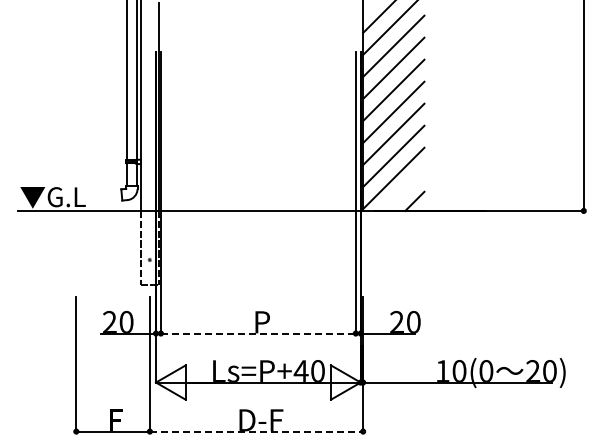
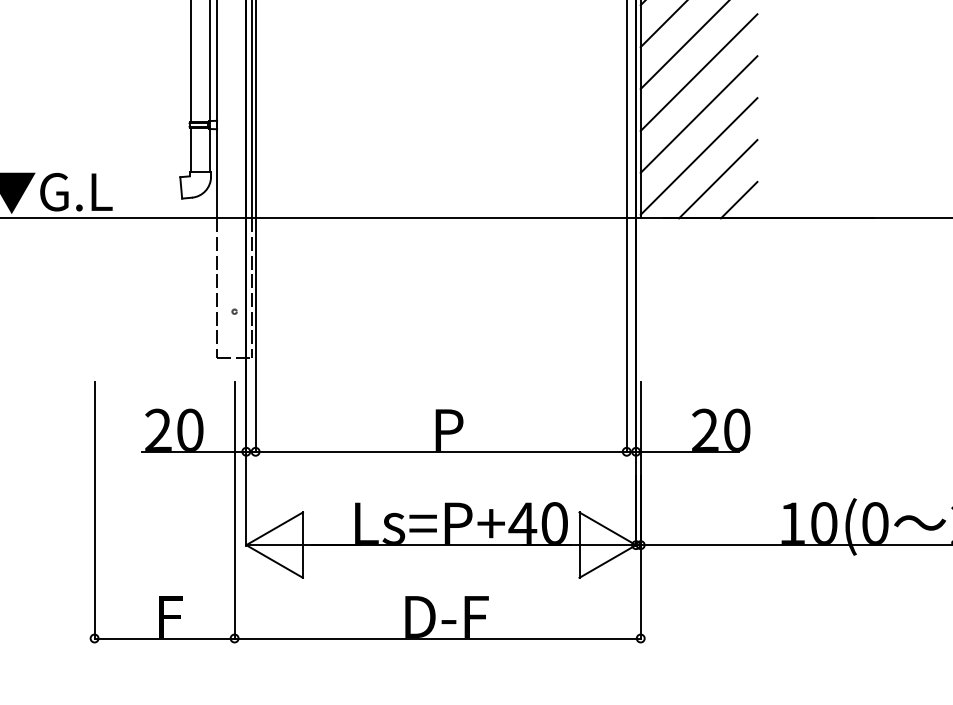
line: (403, 189) -> (717, 177), added
line: (258, 333) -> (441, 451), dashed -> solid
line: (256, 431) -> (437, 638), dashed -> solid

